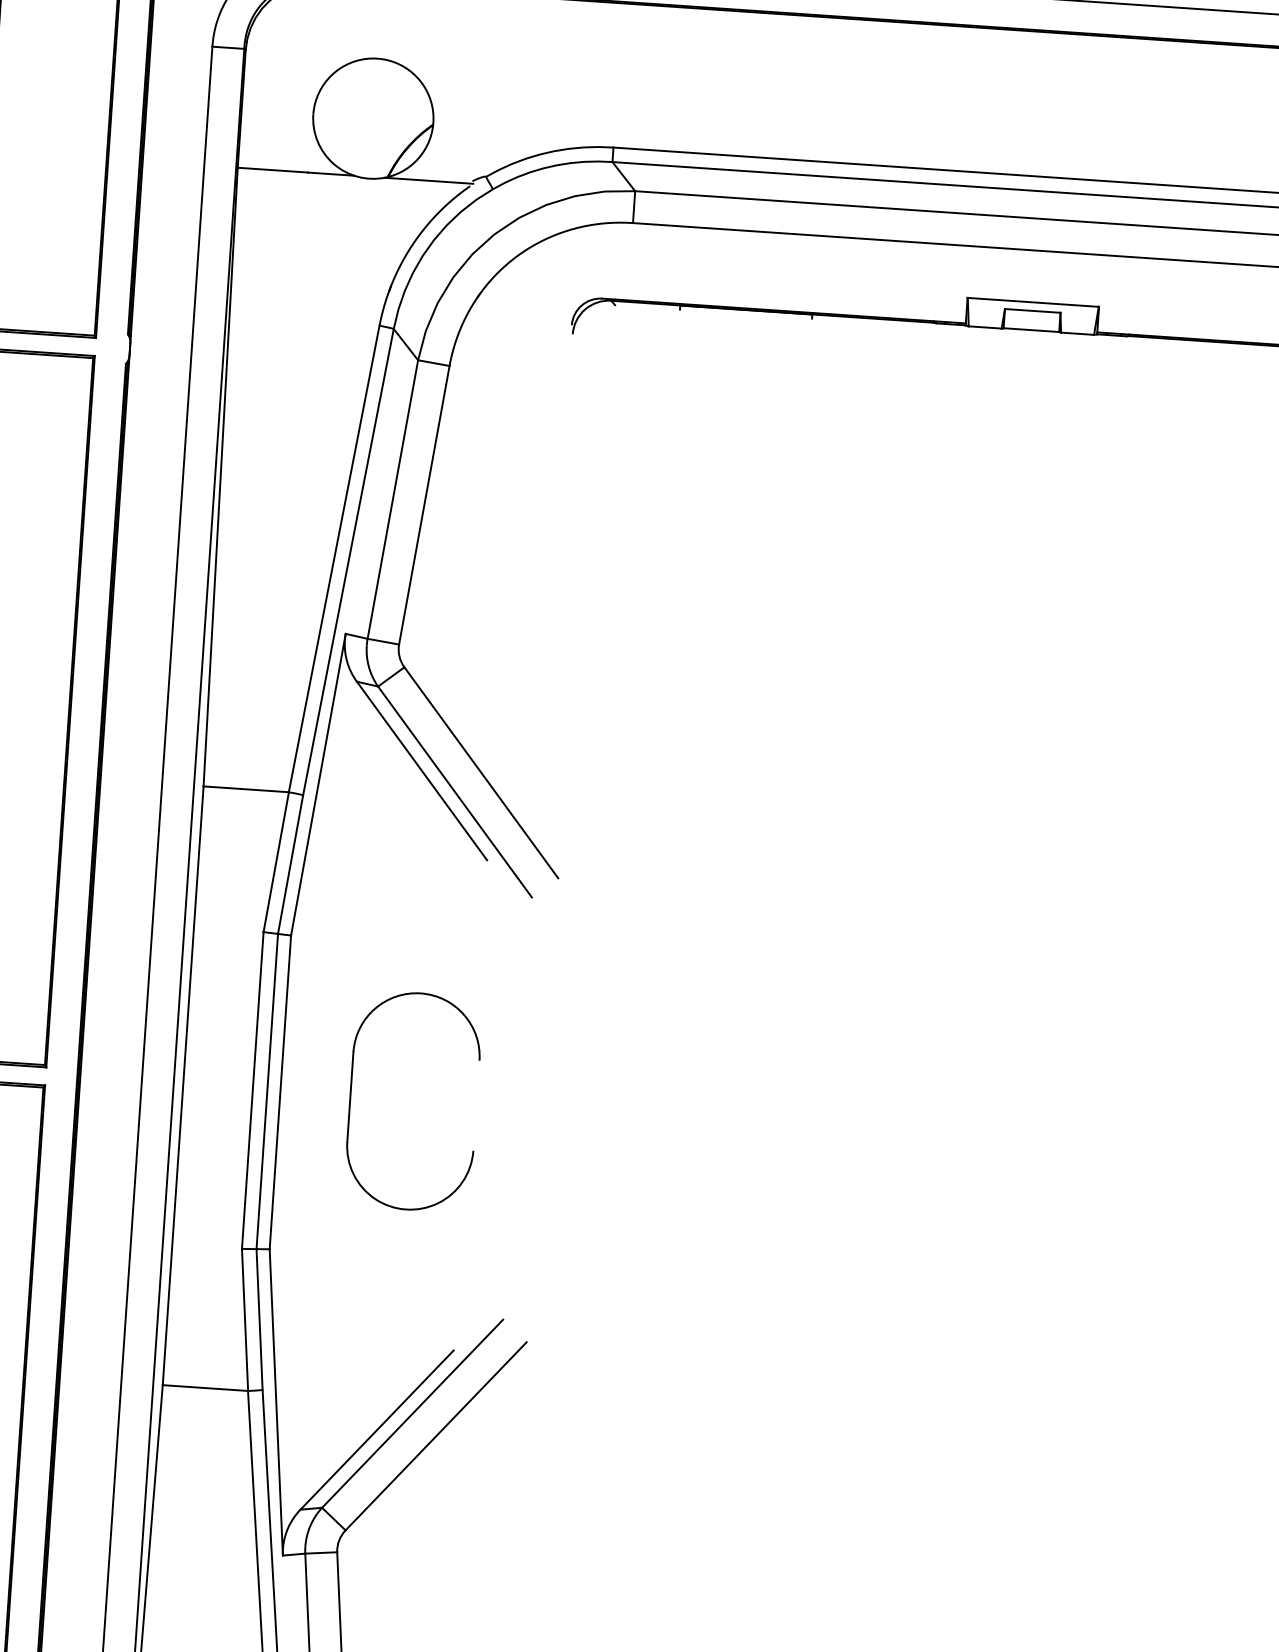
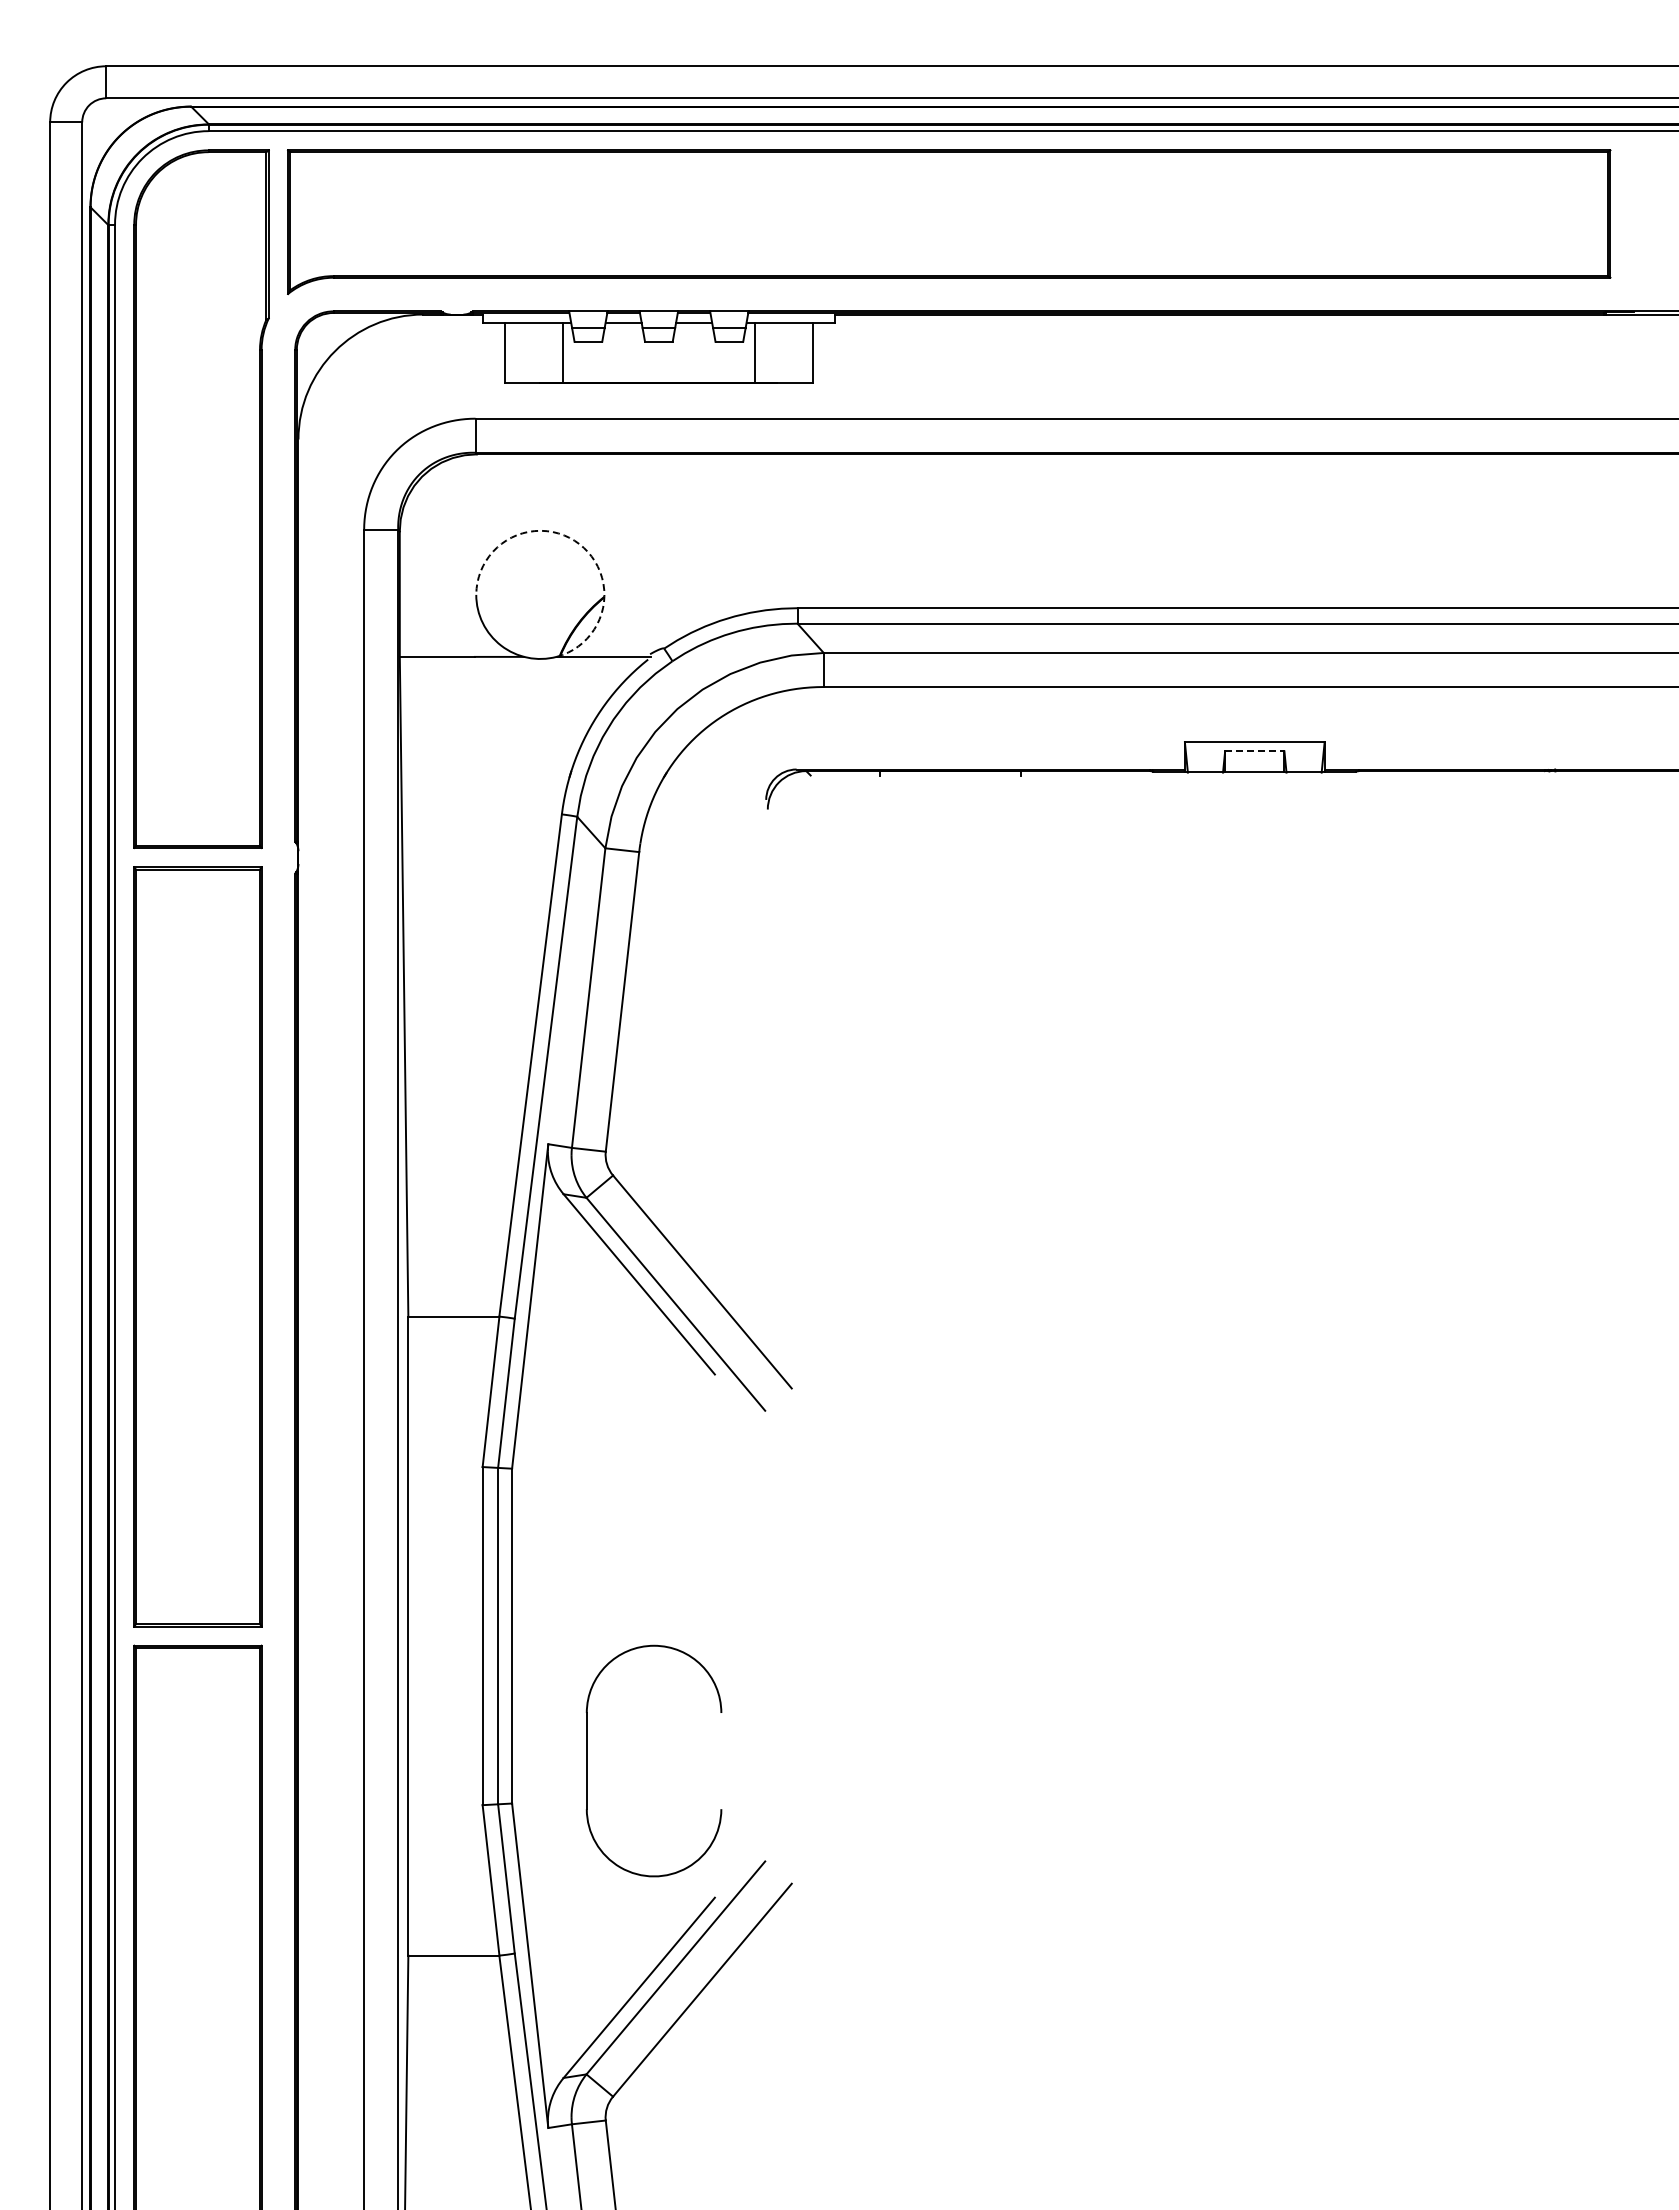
arc: (413, 73) -> (579, 544), solid -> dashed
line: (1032, 311) -> (1254, 751), solid -> dashed
part: (351, 1096) -> (587, 1760), moved

